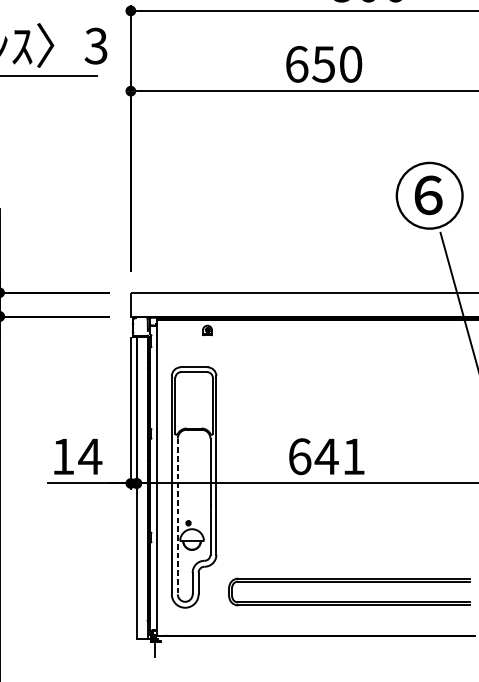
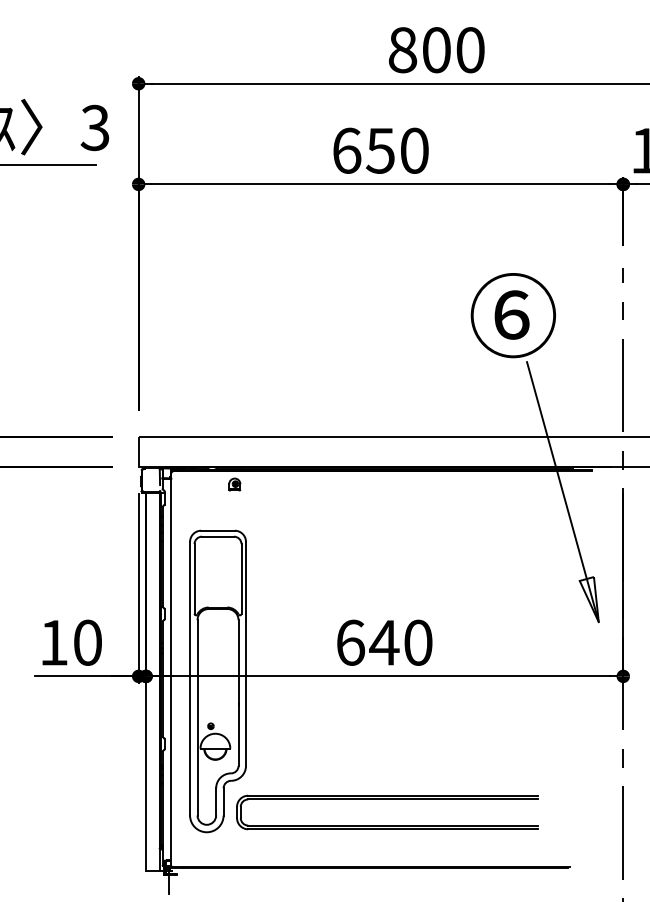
text: (90, 456) -> (87, 642), 14 -> 10
text: (354, 456) -> (418, 642), 641 -> 640
line: (177, 516) -> (197, 717), dashed -> solid
part: (349, 581) -> (387, 799), moved

